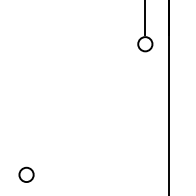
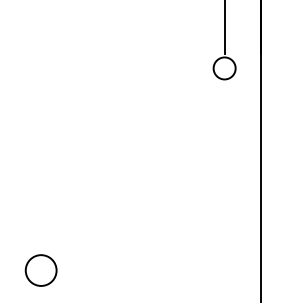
circle: (26, 174) -> (41, 269), size x1.4

